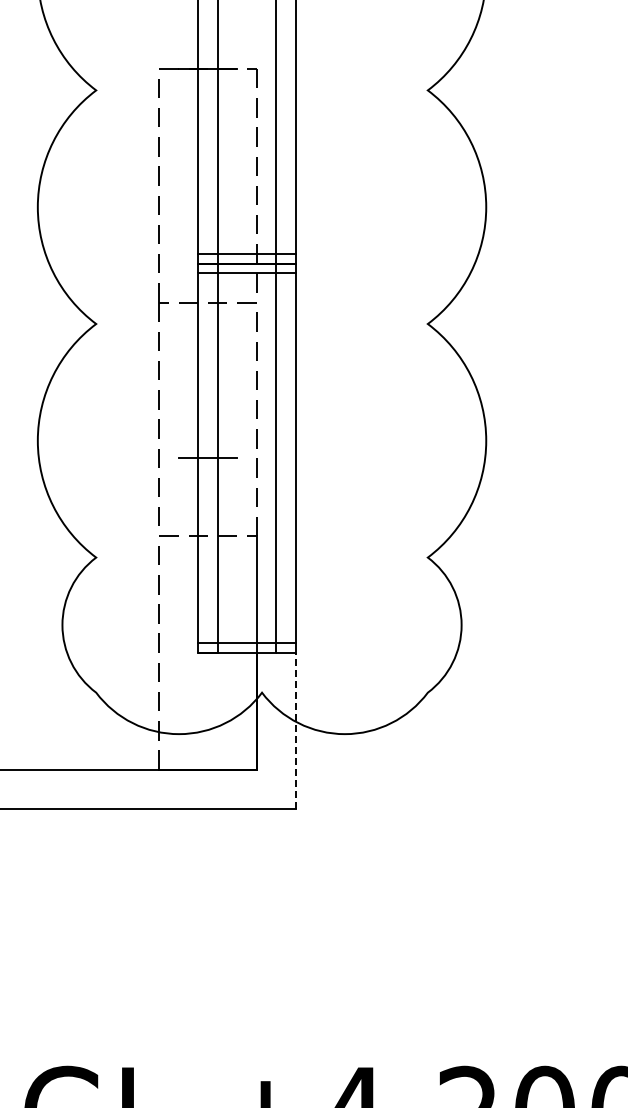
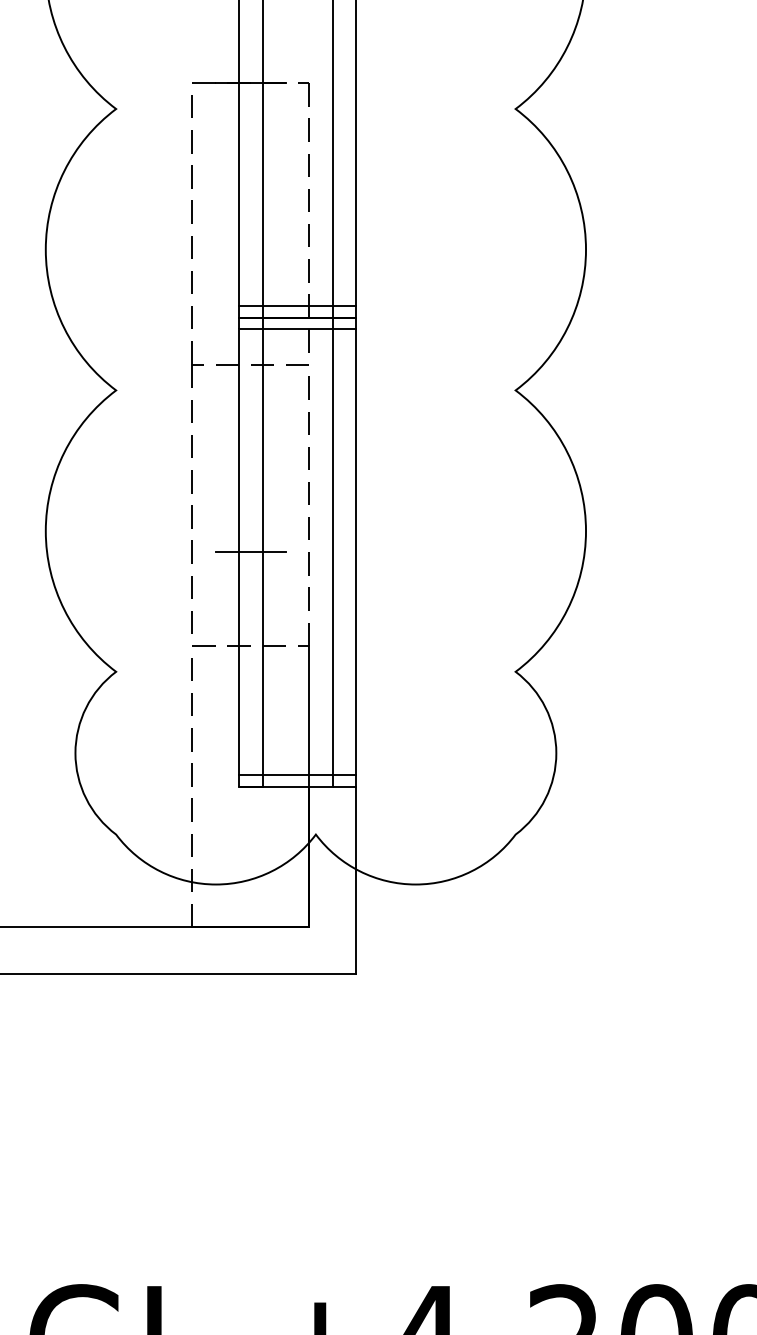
line: (295, 730) -> (356, 880), dashed -> solid

